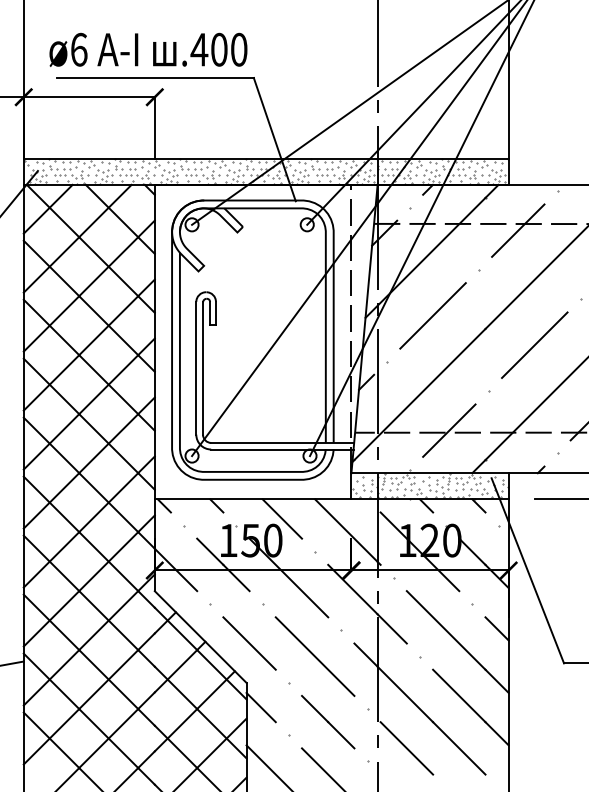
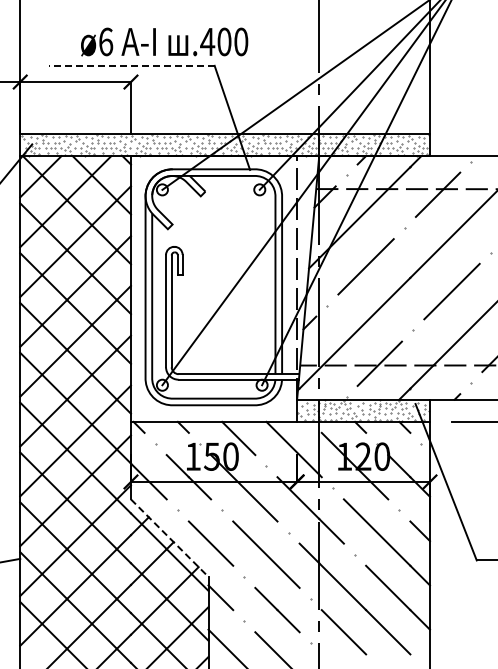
text: (148, 49) -> (164, 41), moved
line: (155, 77) -> (131, 65), solid -> dashed
line: (200, 637) -> (169, 538), solid -> dashed

